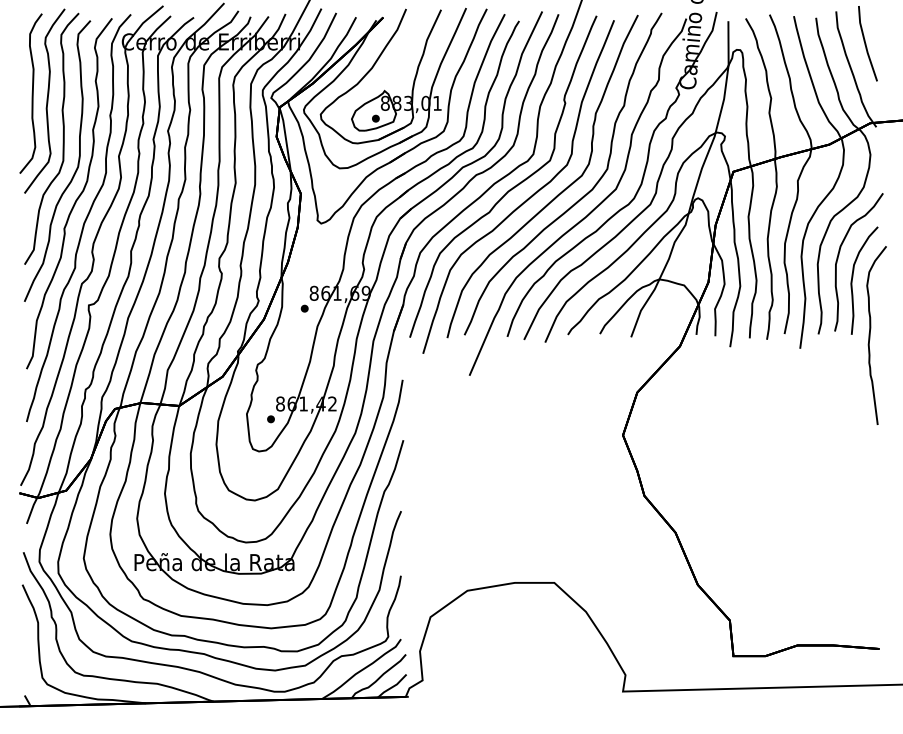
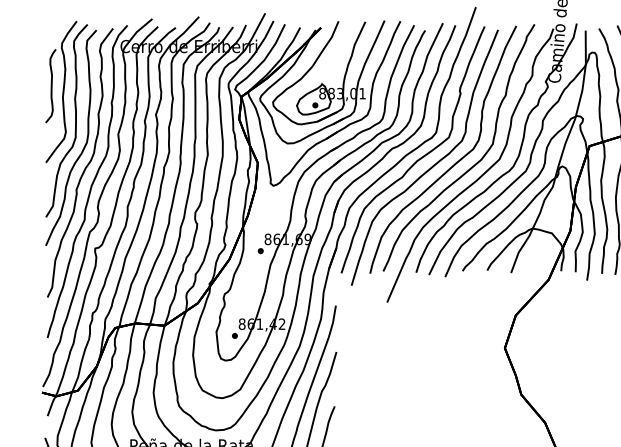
part: (30, 93) -> (50, 86), size x0.6

